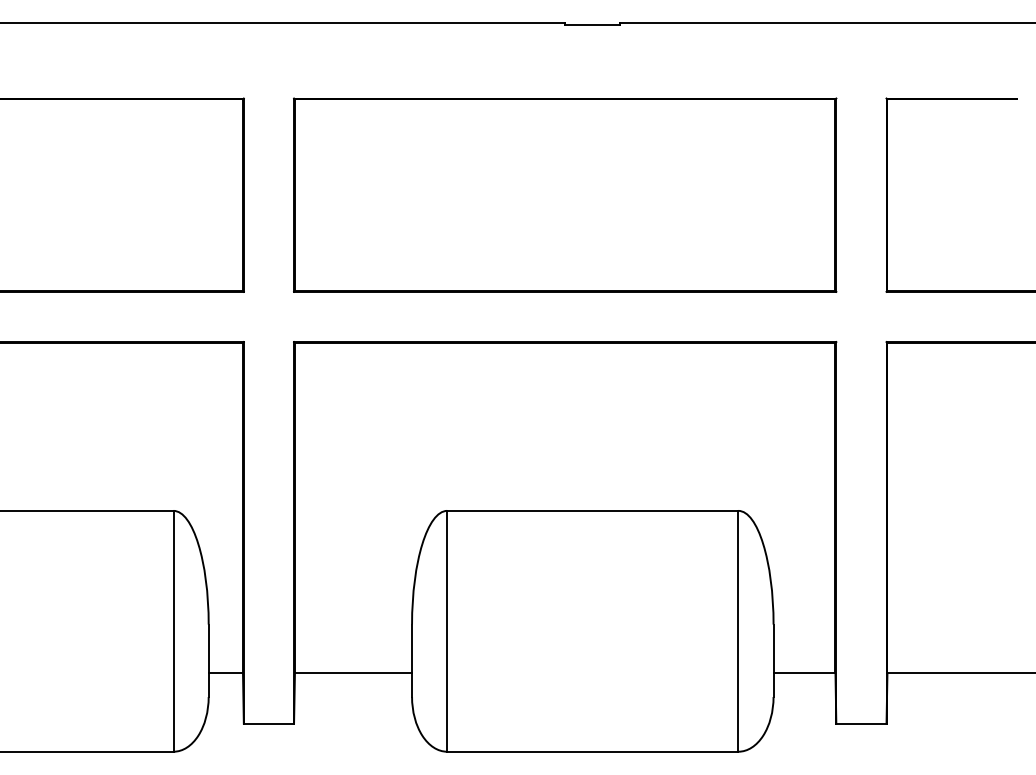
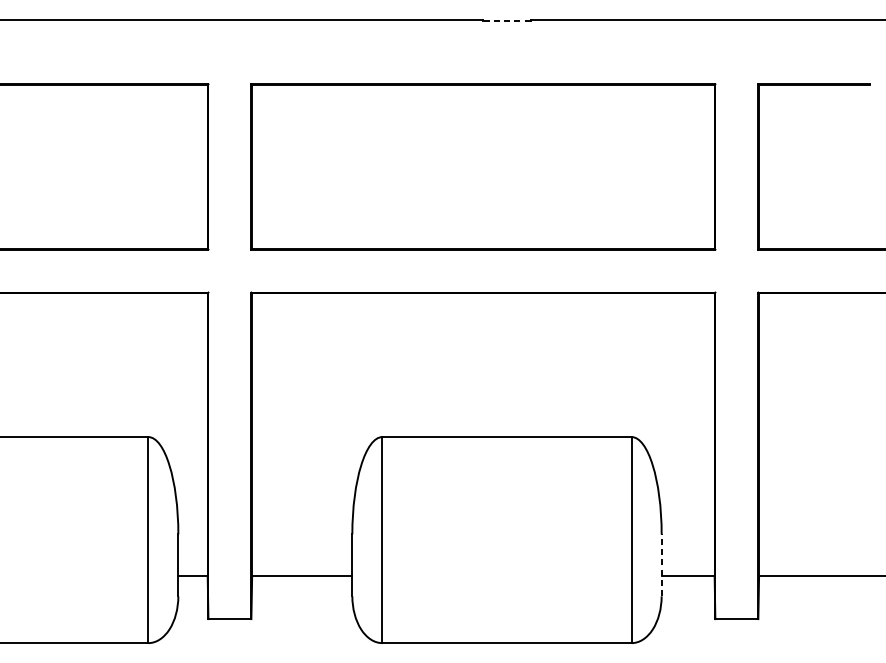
line: (592, 24) -> (506, 20), solid -> dashed
line: (773, 660) -> (661, 565), solid -> dashed

